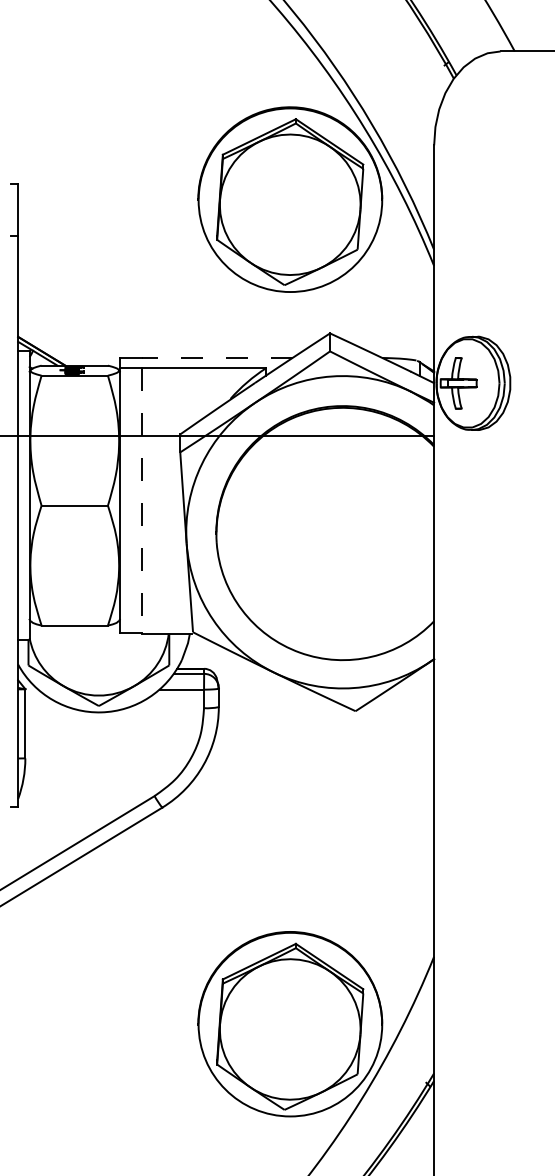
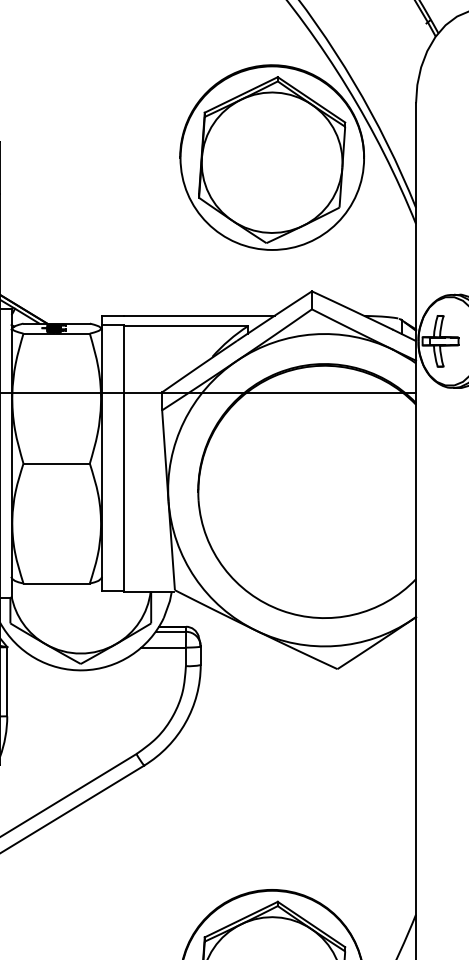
line: (217, 357) -> (199, 315), dashed -> solid
line: (142, 500) -> (124, 458), dashed -> solid

